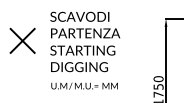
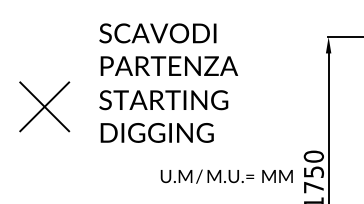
part: (22, 40) -> (44, 105), moved
text: (84, 85) -> (226, 175), moved

